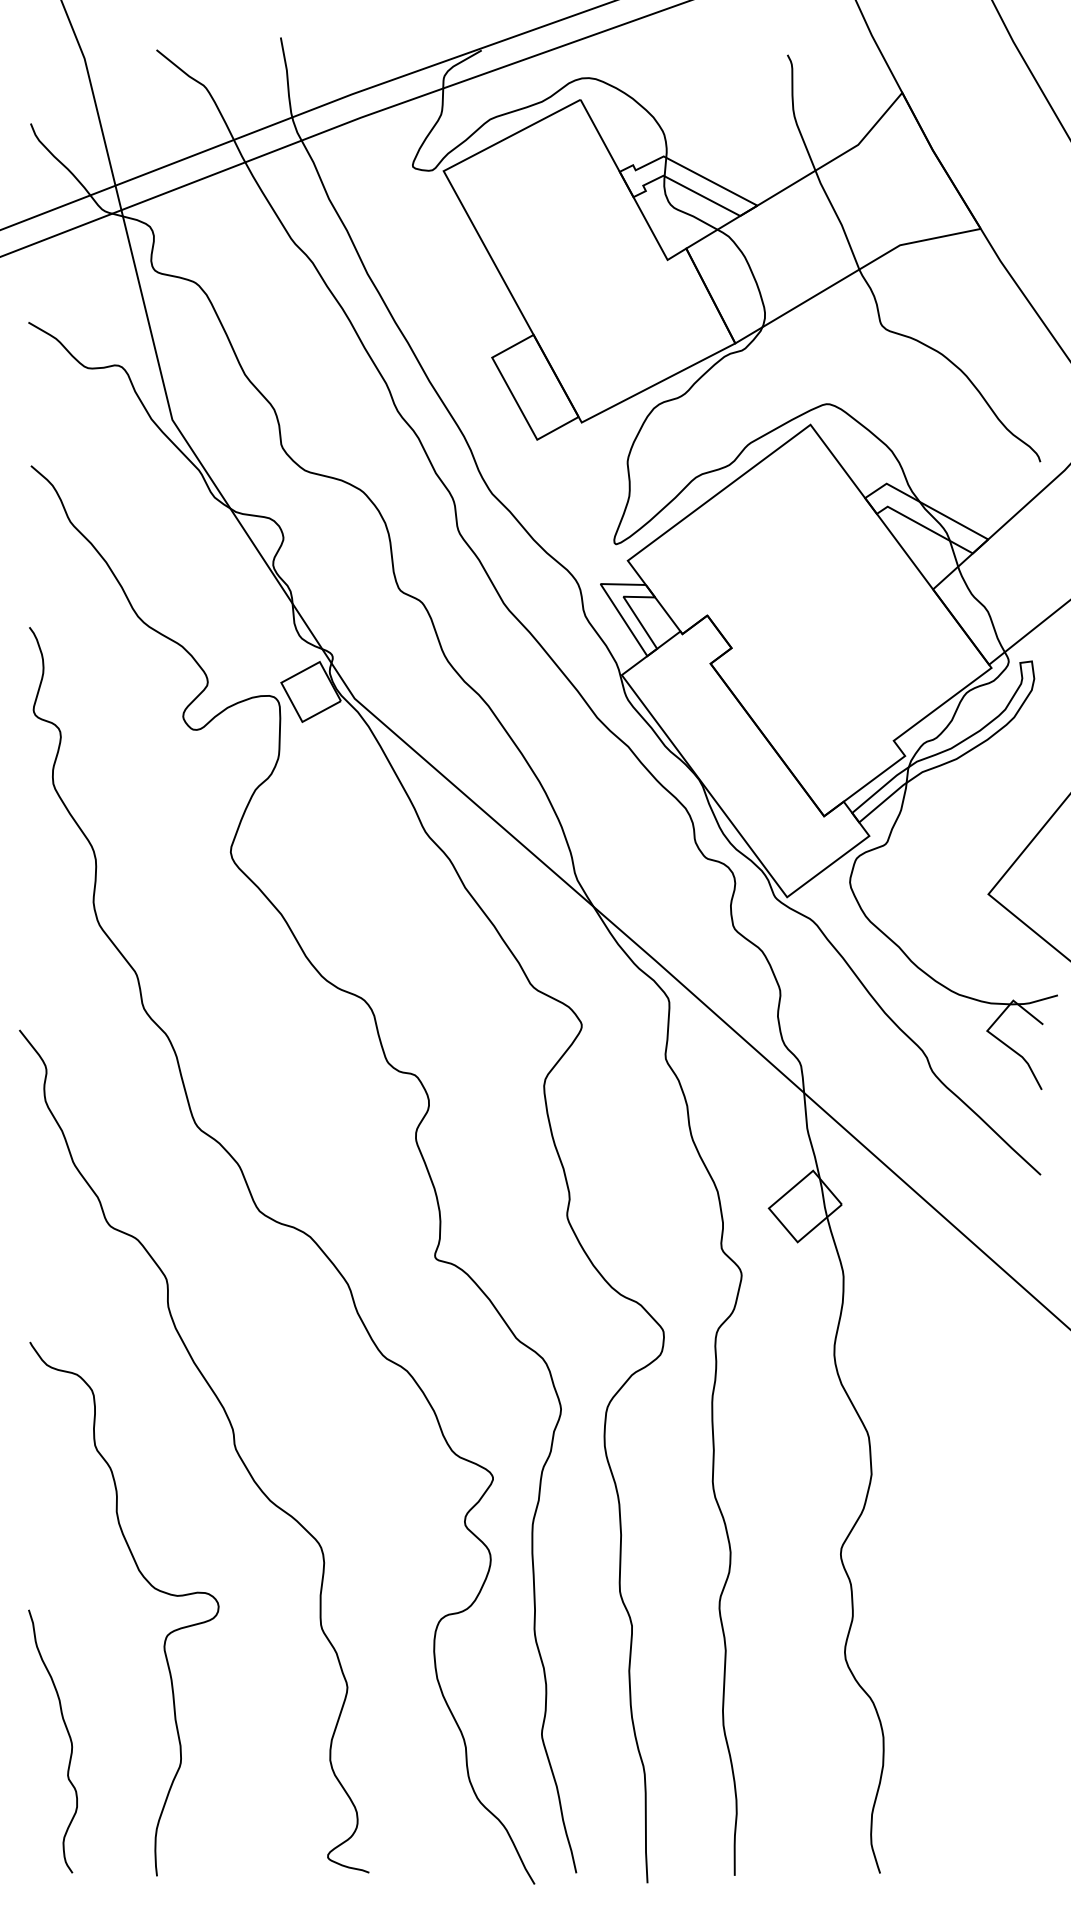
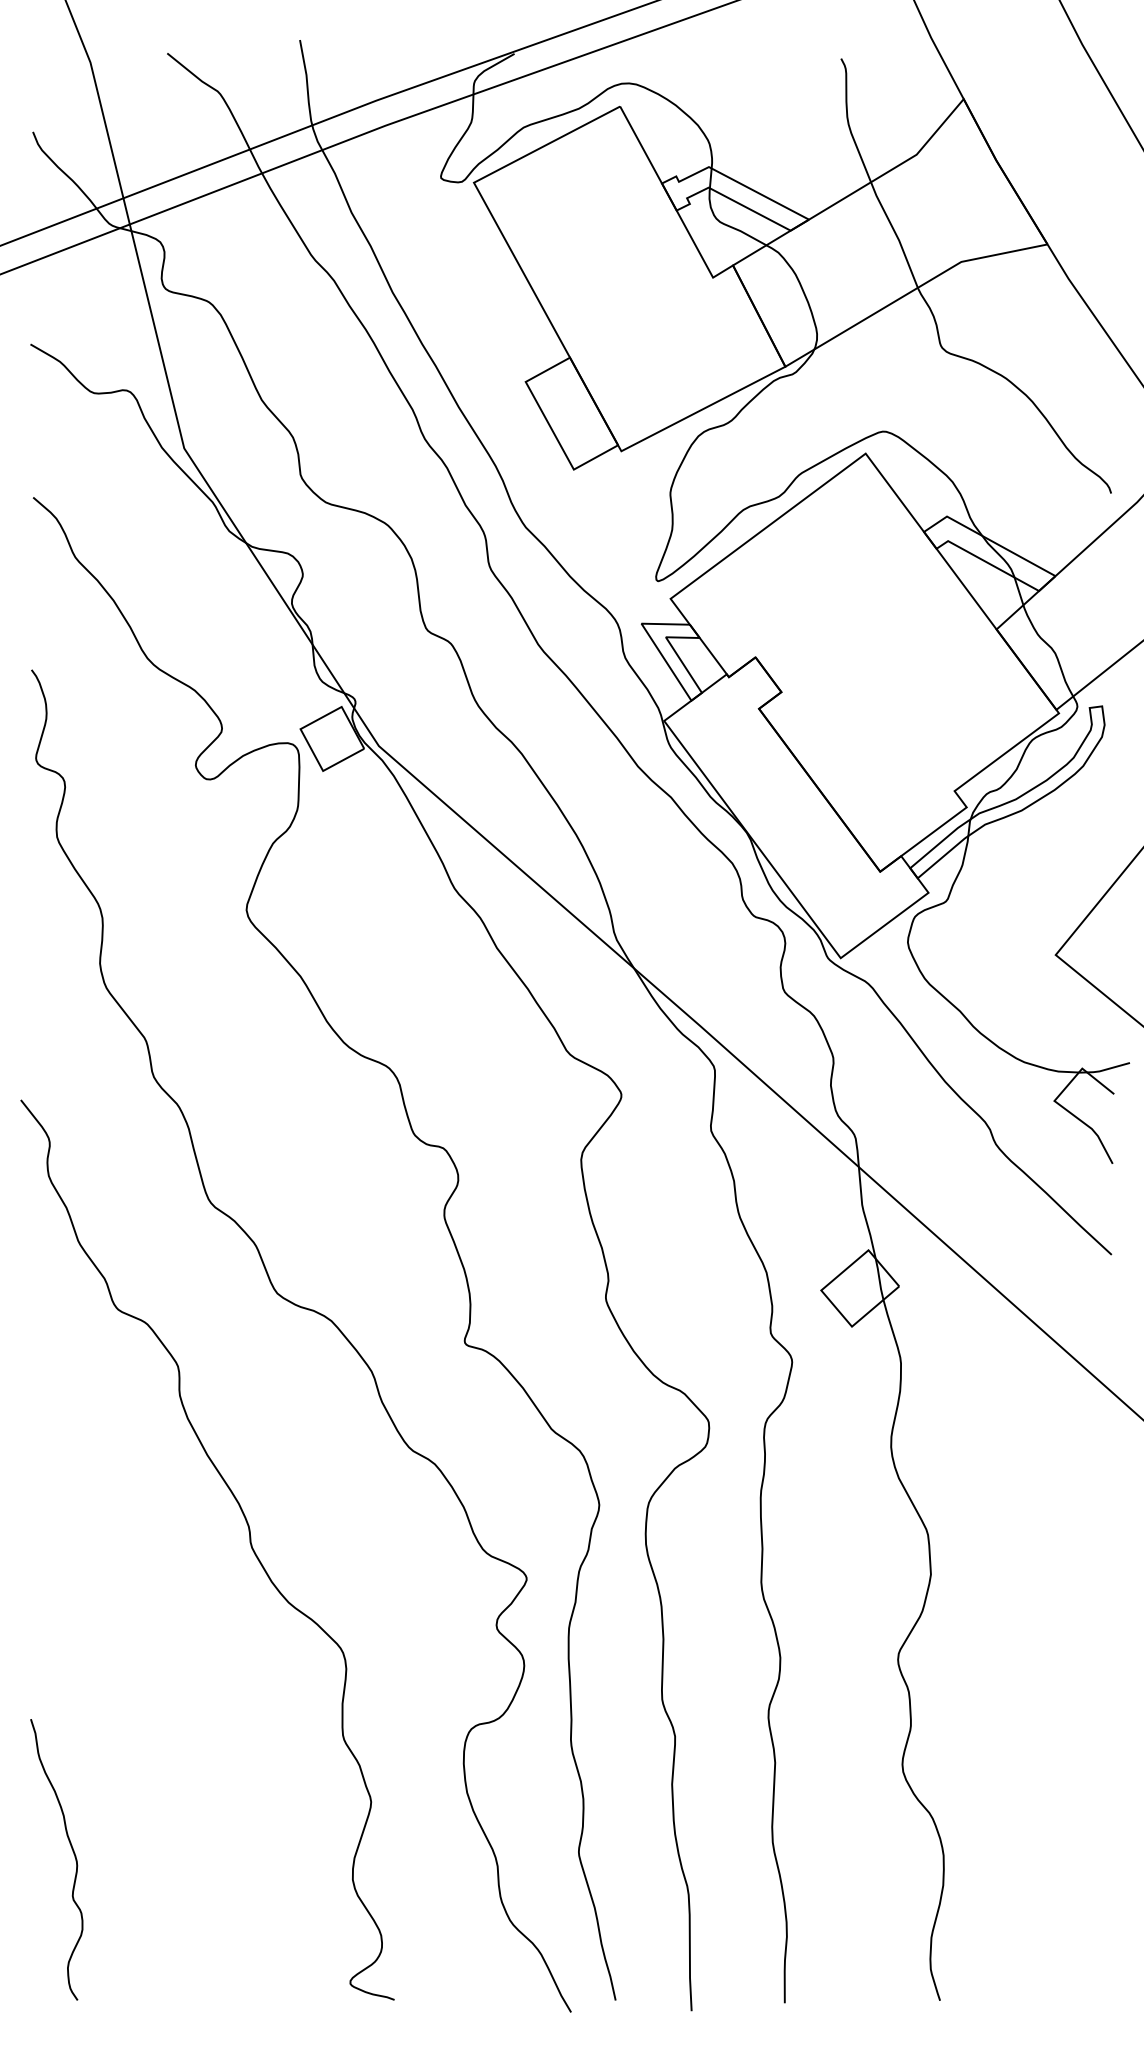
curve: (150, 1585) -> (160, 1693), removed

